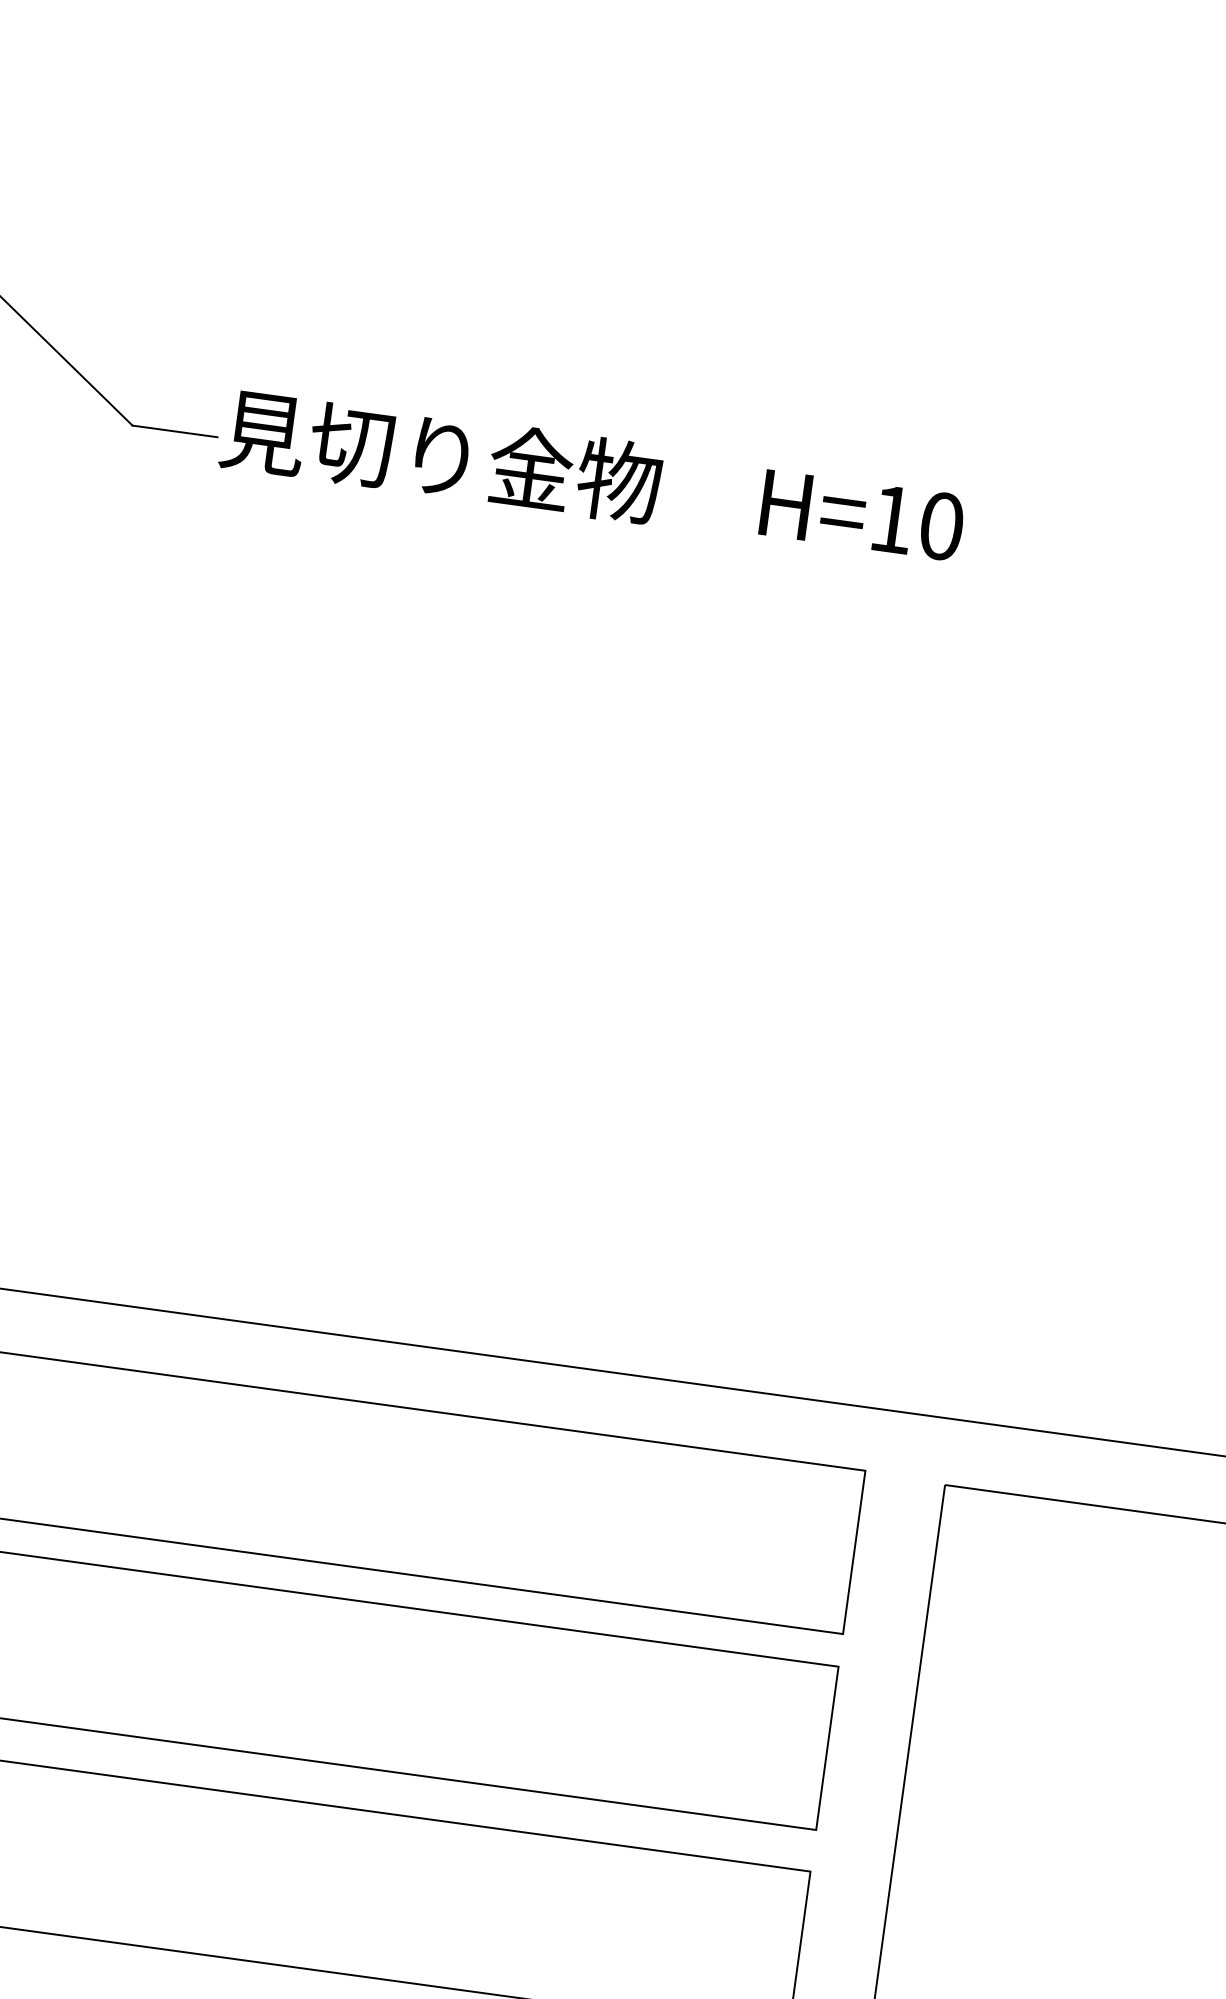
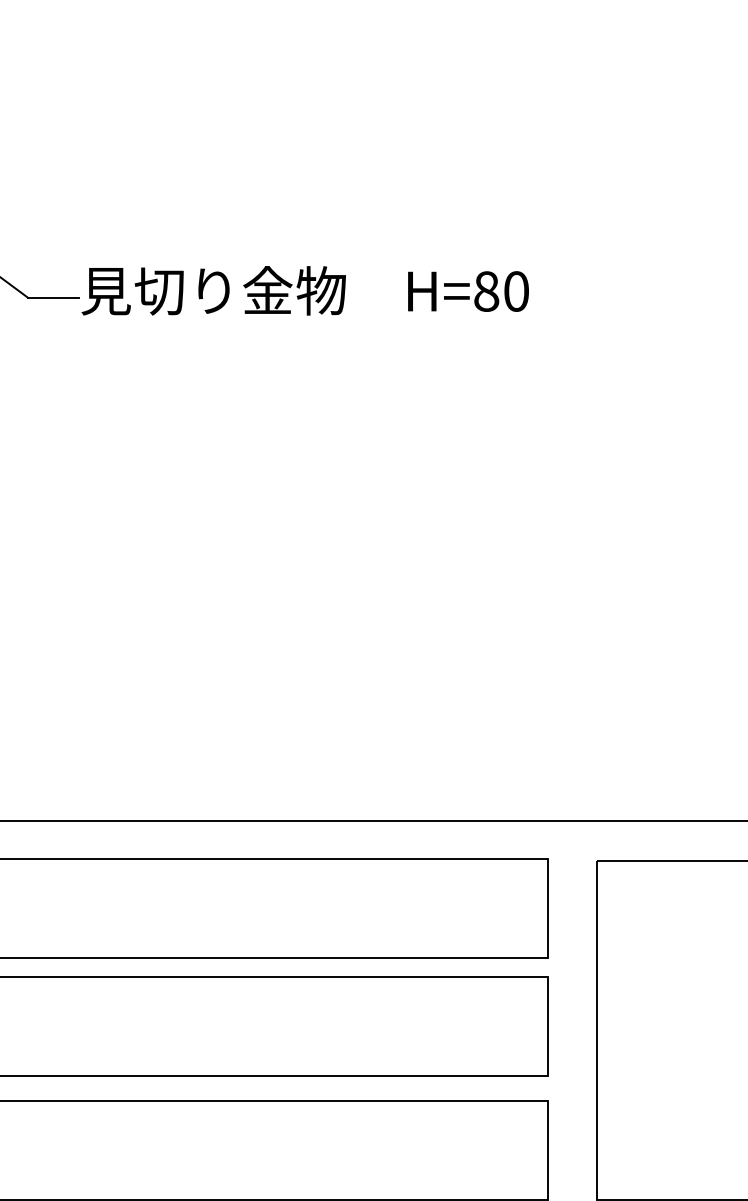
text: (892, 519) -> (486, 291), H=10 -> H=80

